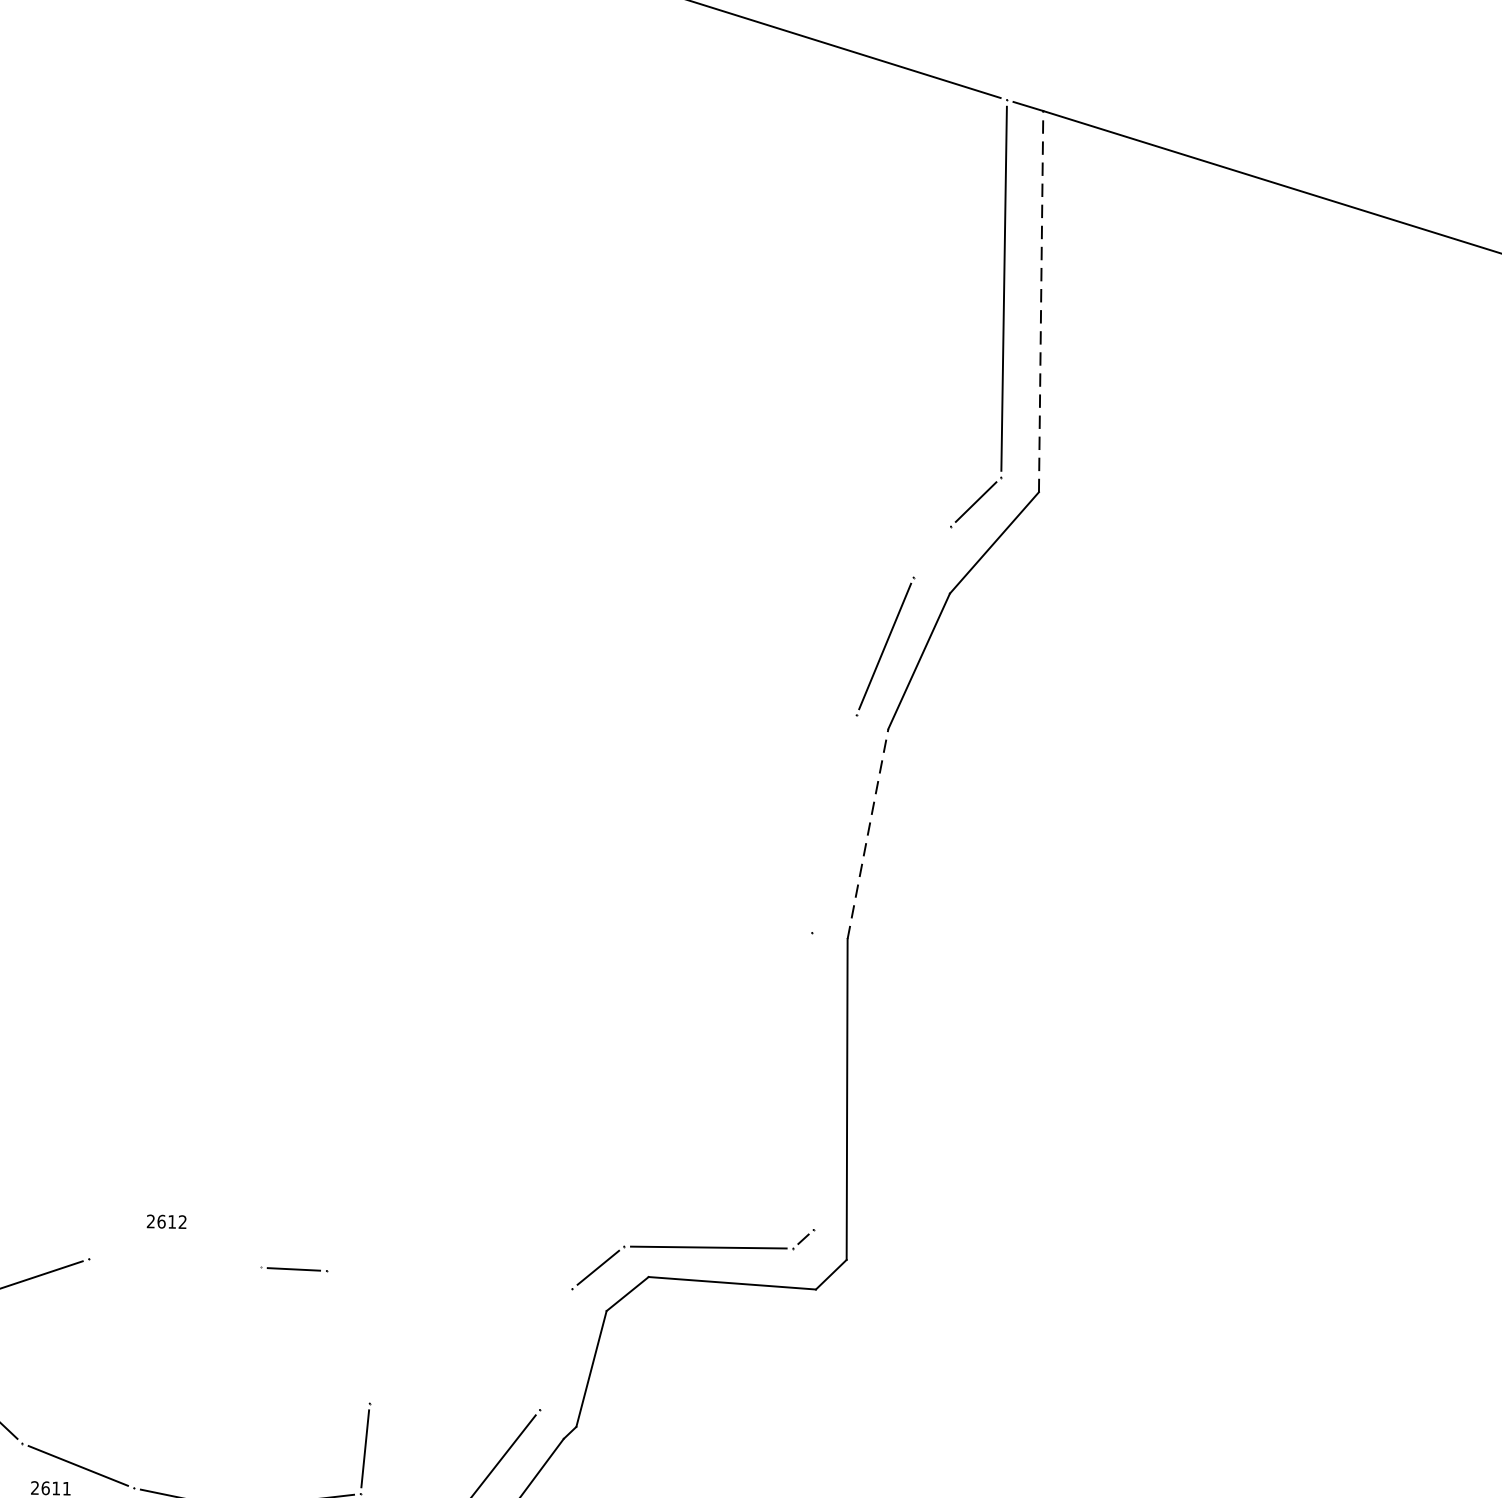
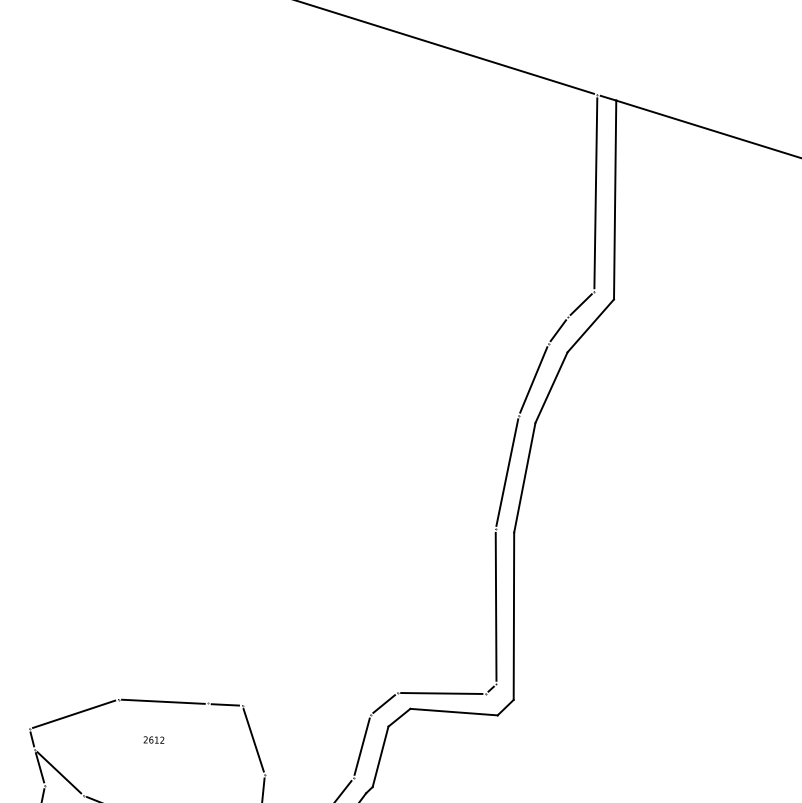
line: (1041, 300) -> (615, 199), dashed -> solid
line: (932, 551) -> (558, 330), added
line: (834, 823) -> (507, 472), added
line: (867, 833) -> (524, 477), dashed -> solid
line: (811, 1080) -> (495, 606), added
text: (165, 1220) -> (153, 739), moved
line: (175, 1262) -> (163, 701), added
line: (347, 1337) -> (253, 740), added
line: (554, 1349) -> (361, 746), added

